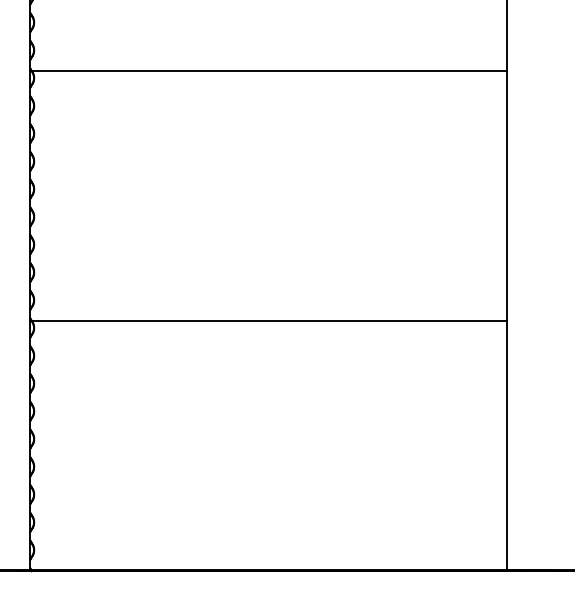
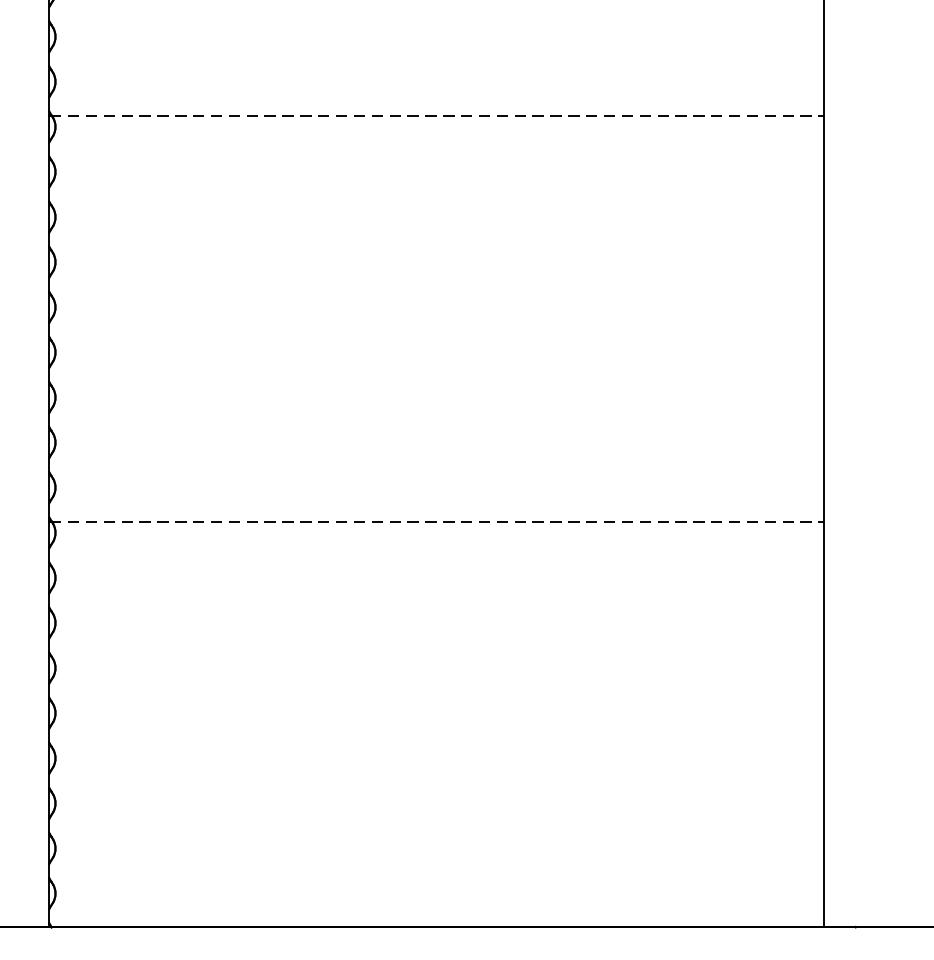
line: (269, 71) -> (437, 116), solid -> dashed
line: (269, 321) -> (437, 522), solid -> dashed

